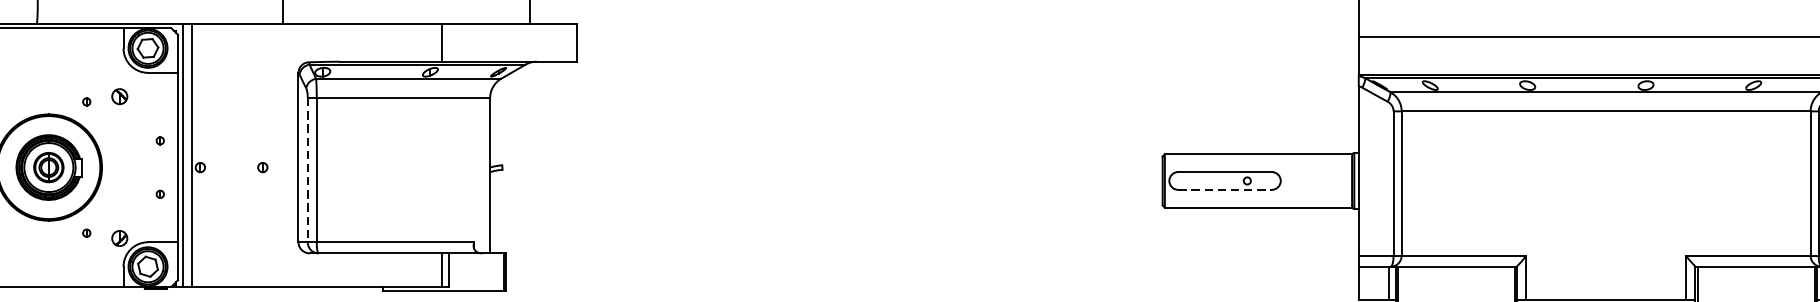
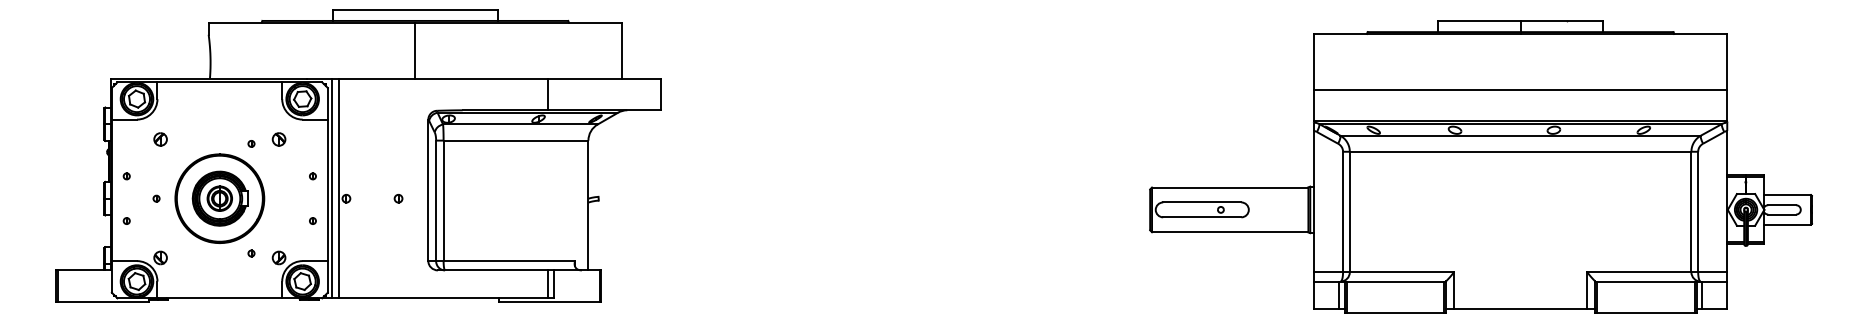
line: (308, 170) -> (436, 201), dashed -> solid
line: (1225, 190) -> (1202, 217), dashed -> solid

